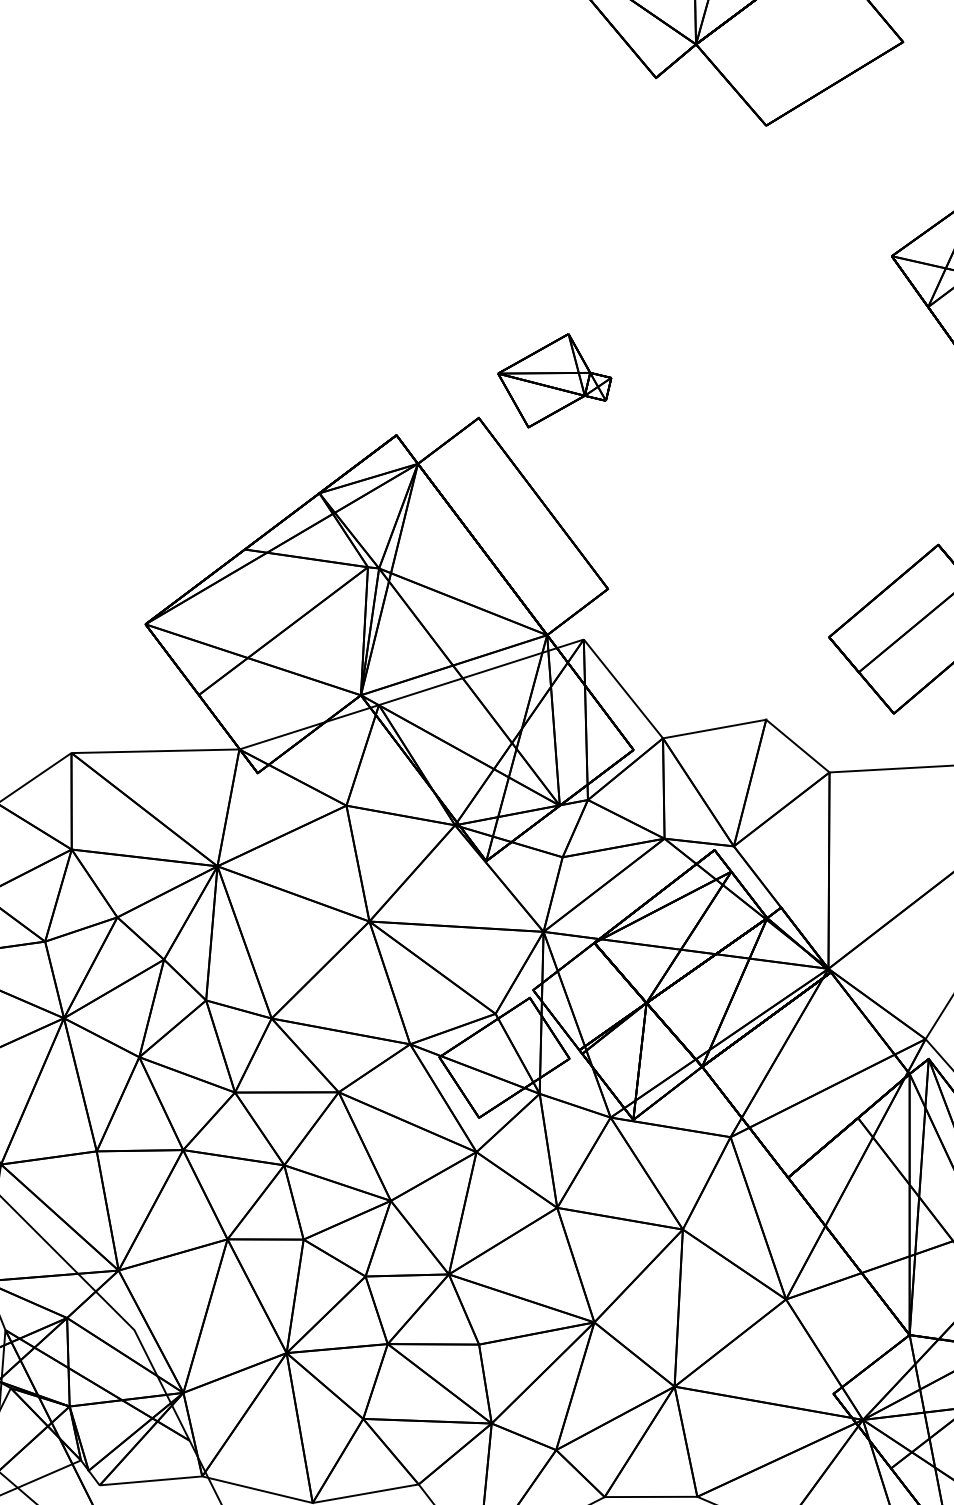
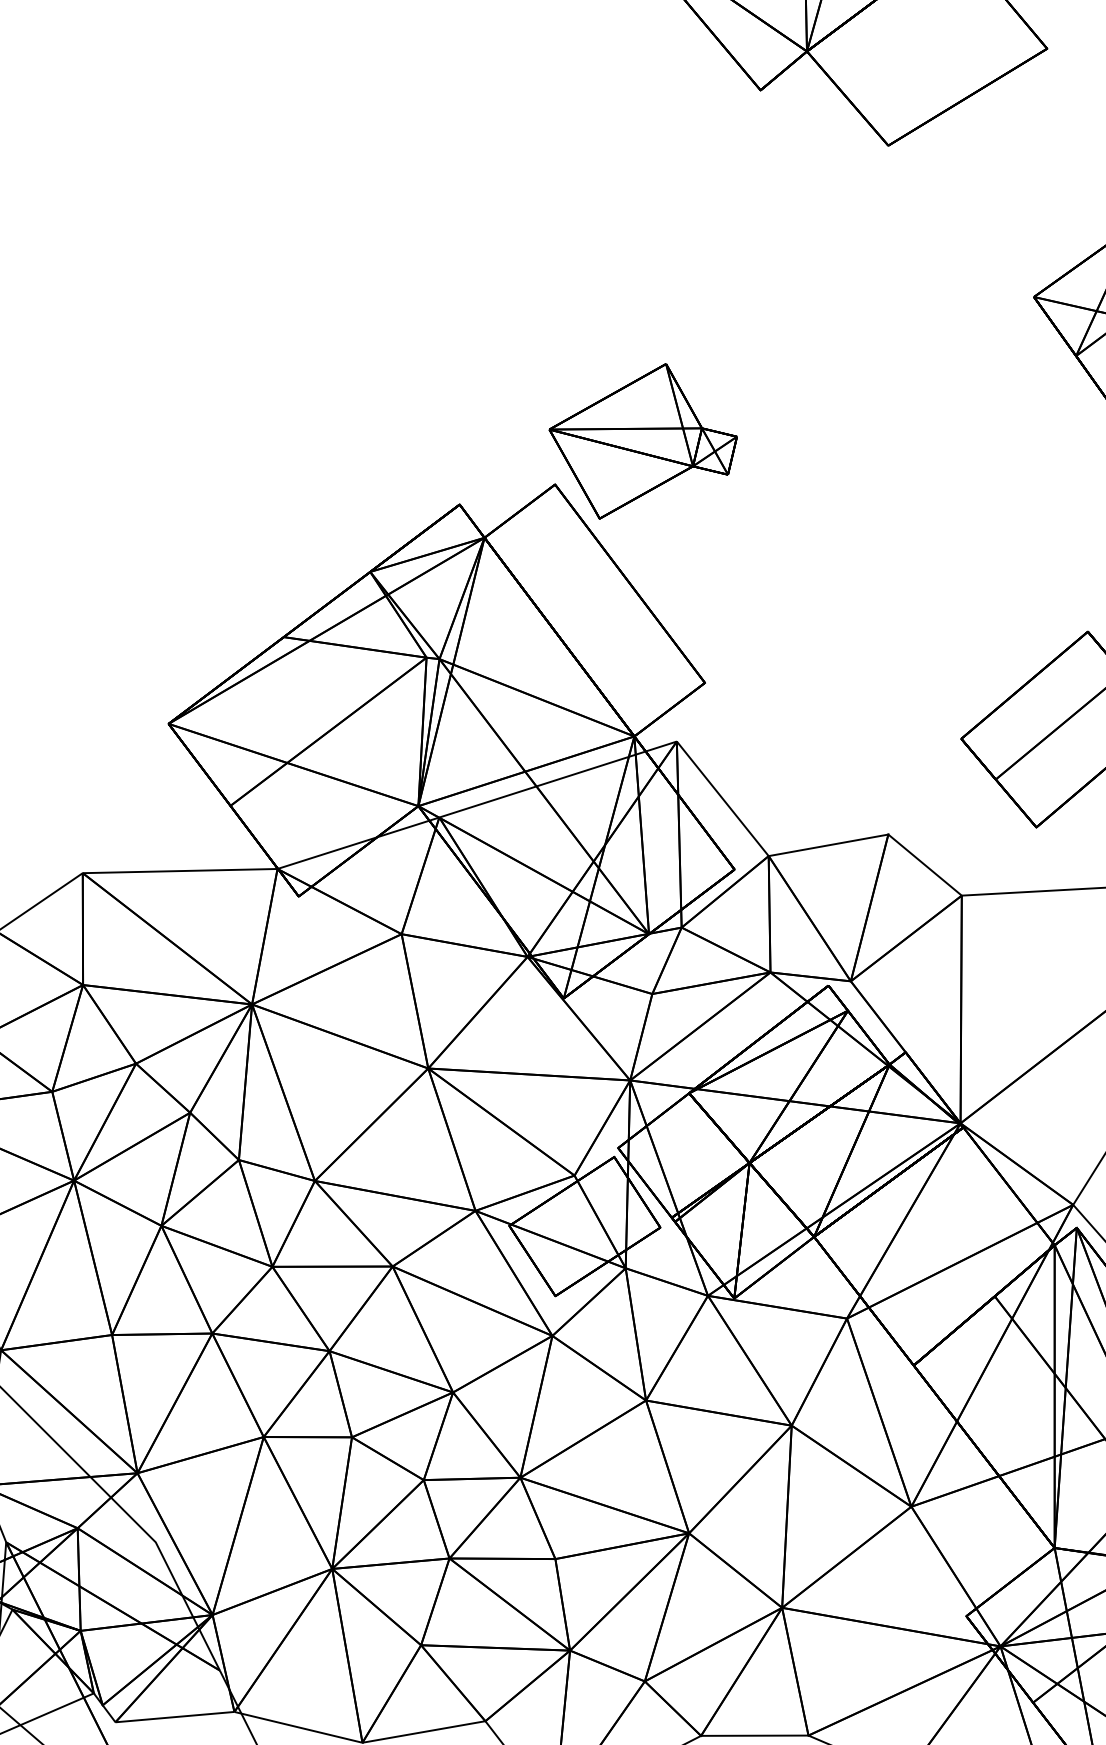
part: (554, 380) -> (642, 441), size x1.43

